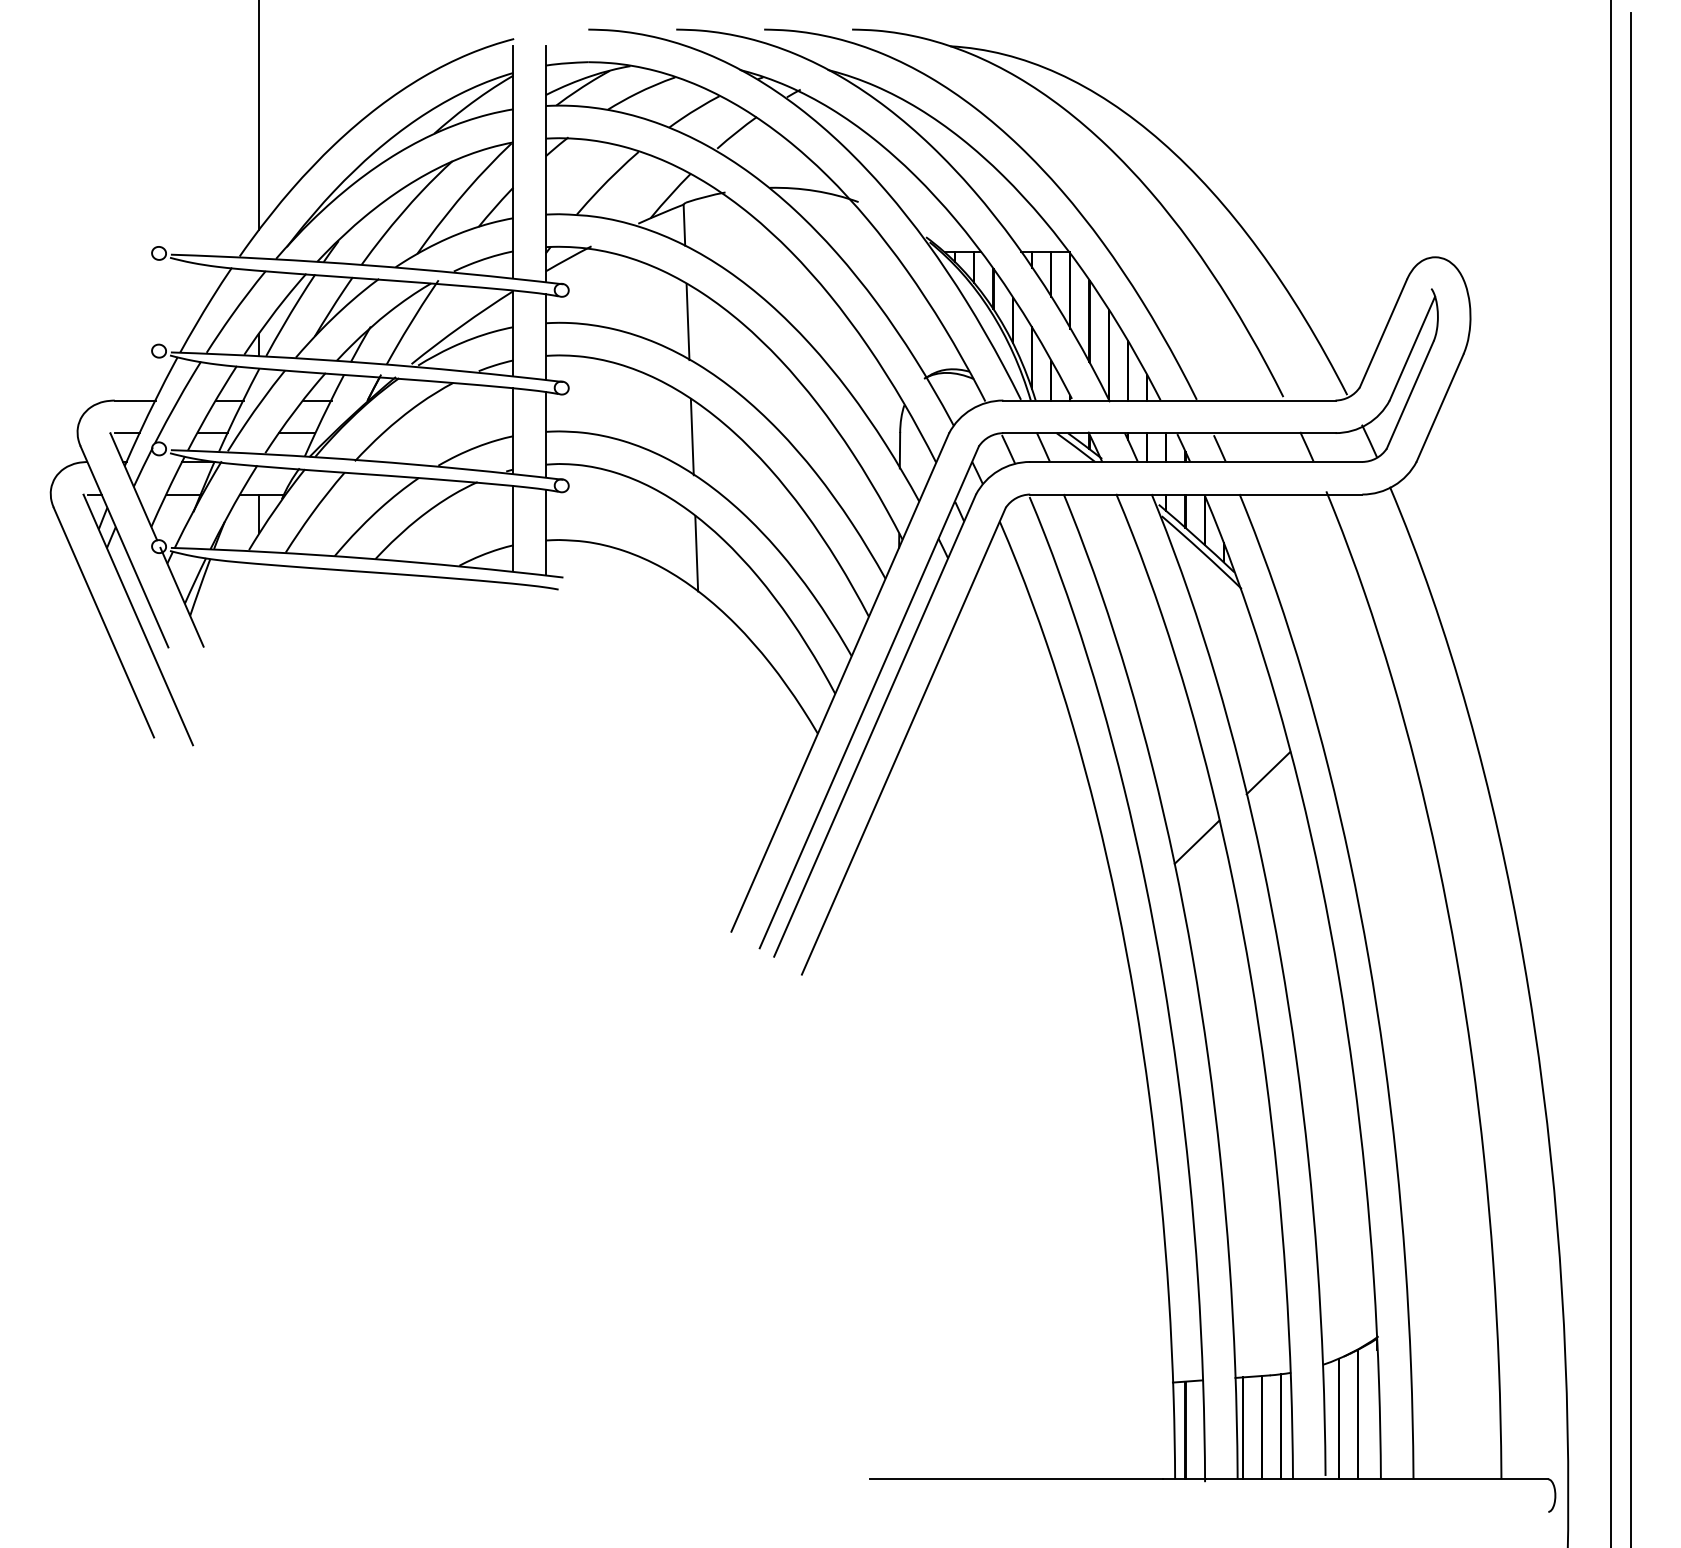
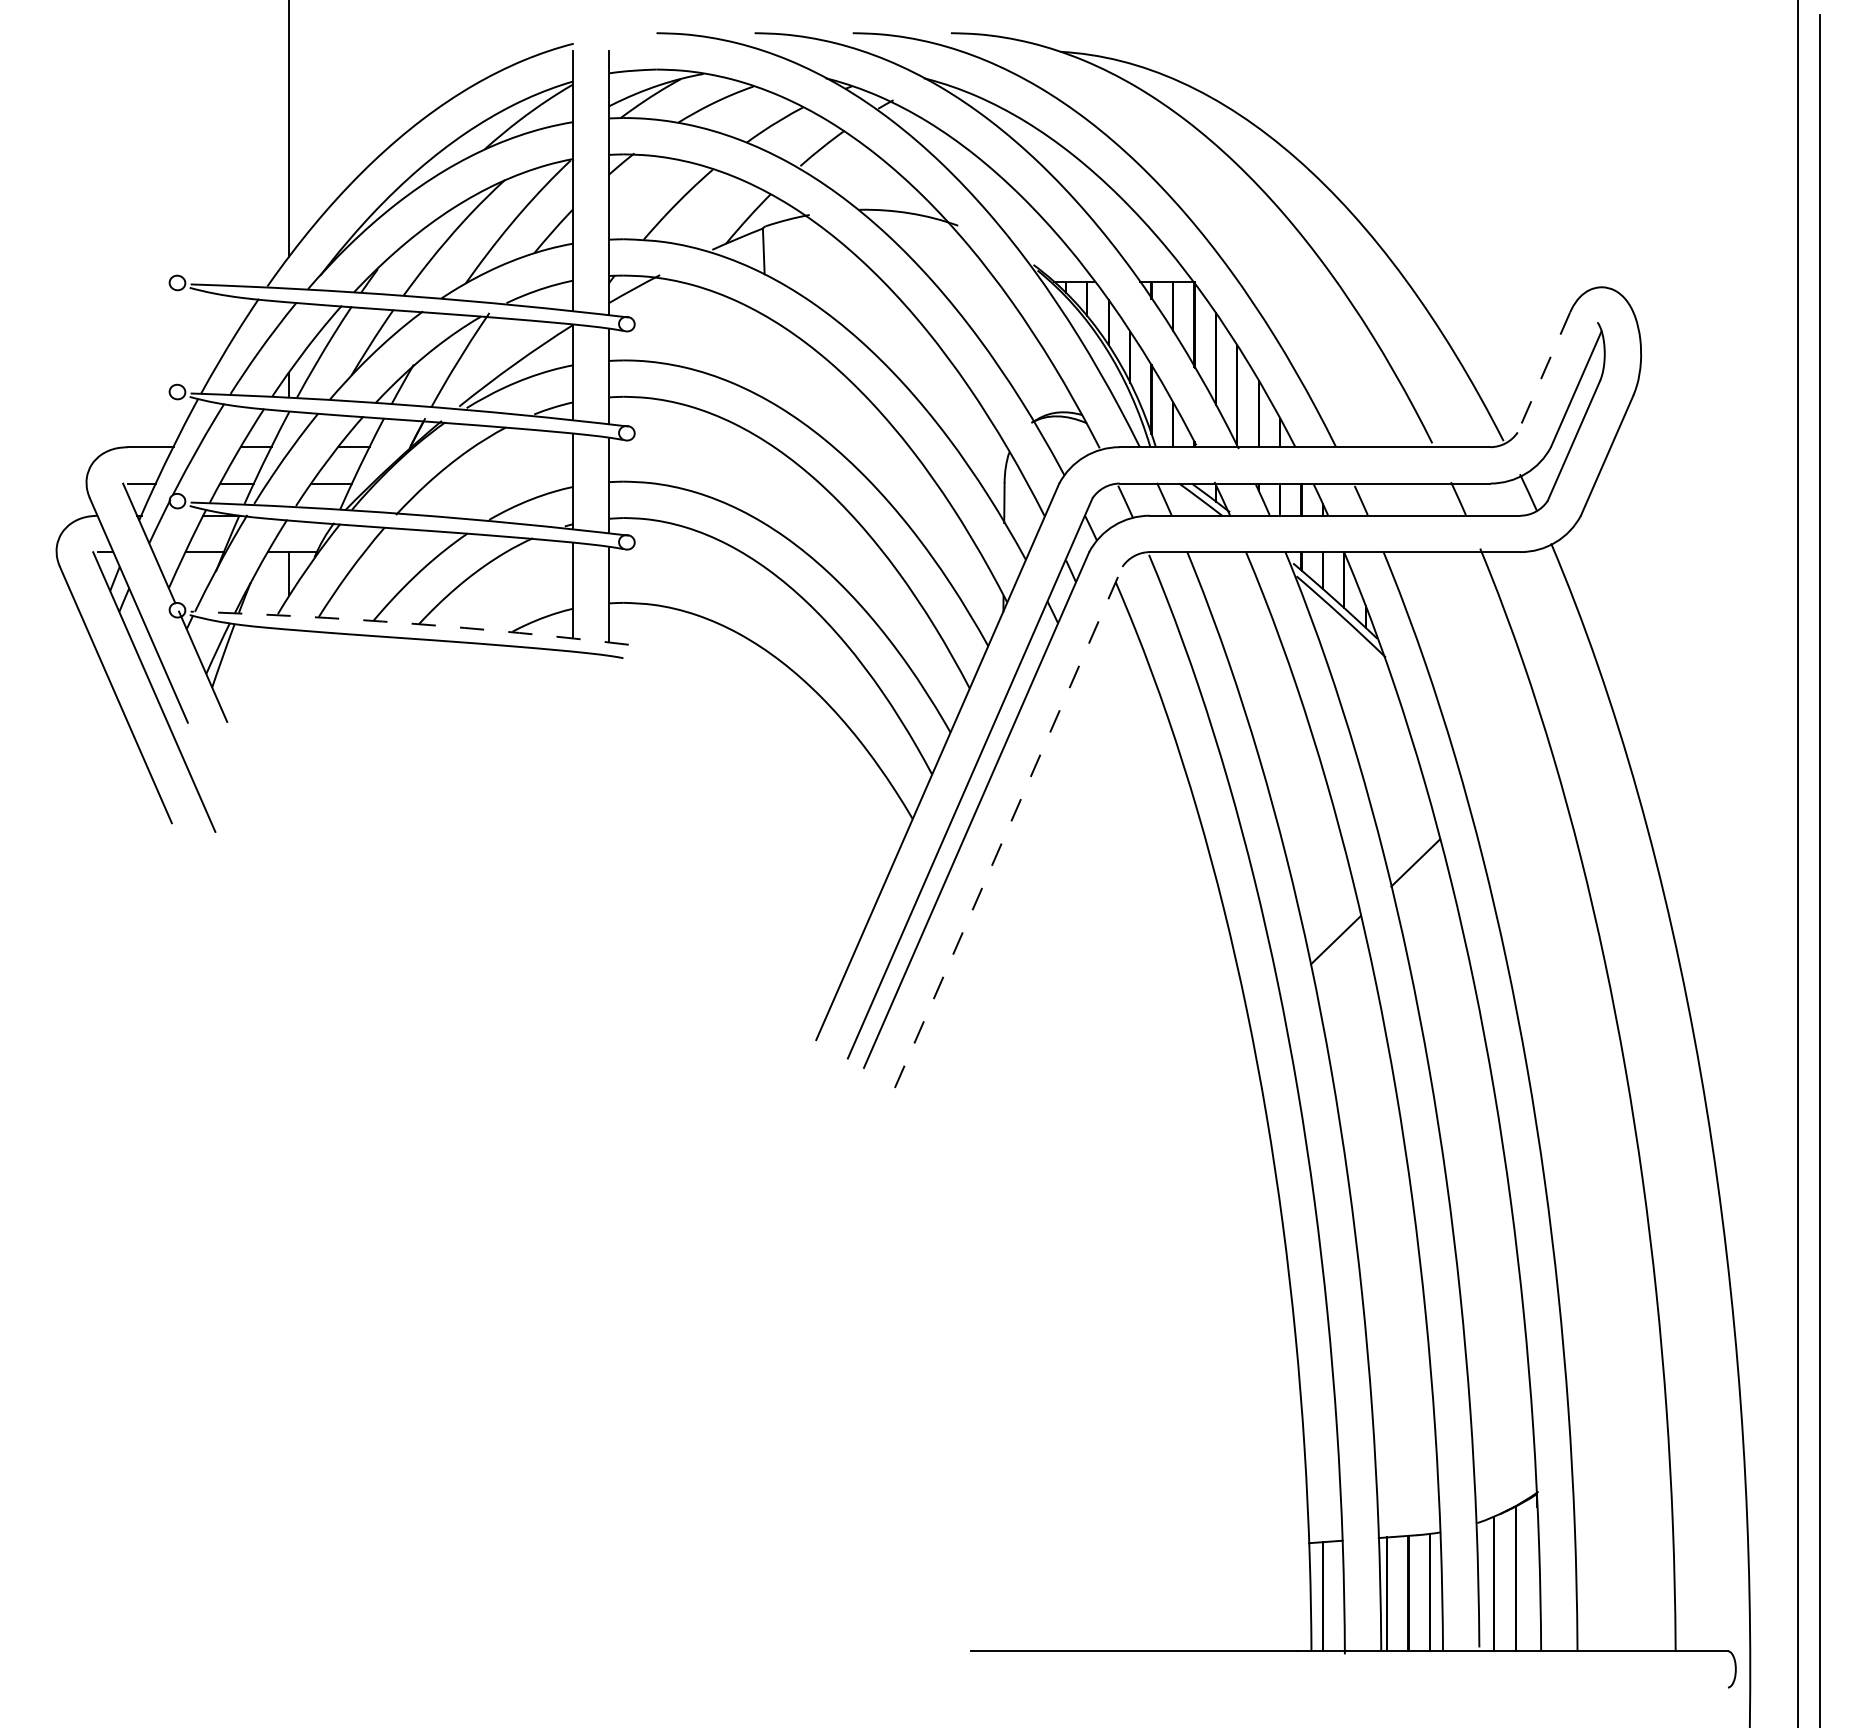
line: (687, 321) -> (767, 359), removed
line: (1383, 333) -> (1543, 372), solid -> dashed
line: (692, 436) -> (772, 487), removed
line: (696, 554) -> (777, 618), removed
arc: (367, 558) -> (410, 623), solid -> dashed
line: (903, 740) -> (1008, 826), solid -> dashed

